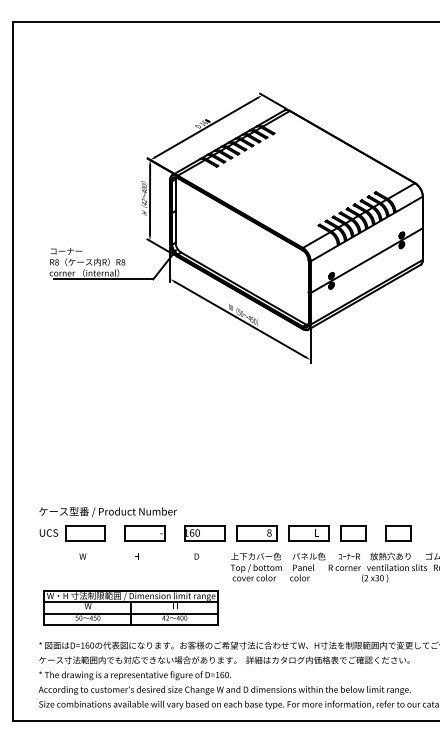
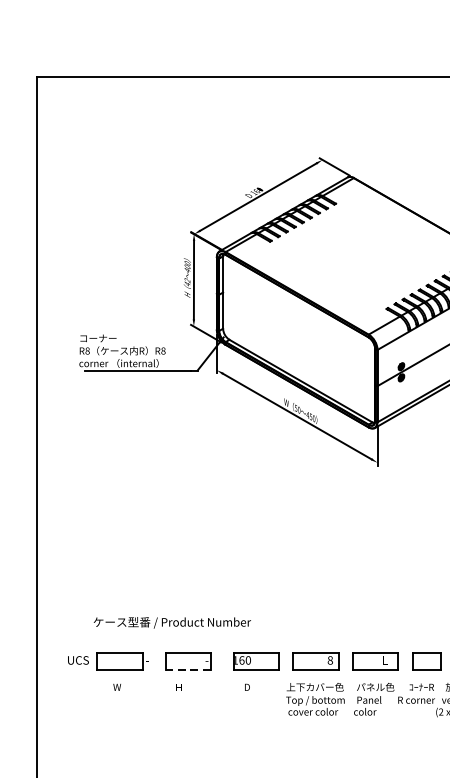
text: (107, 512) -> (171, 623), moved
line: (145, 541) -> (188, 670), solid -> dashed
part: (130, 607) -> (171, 745), removed

